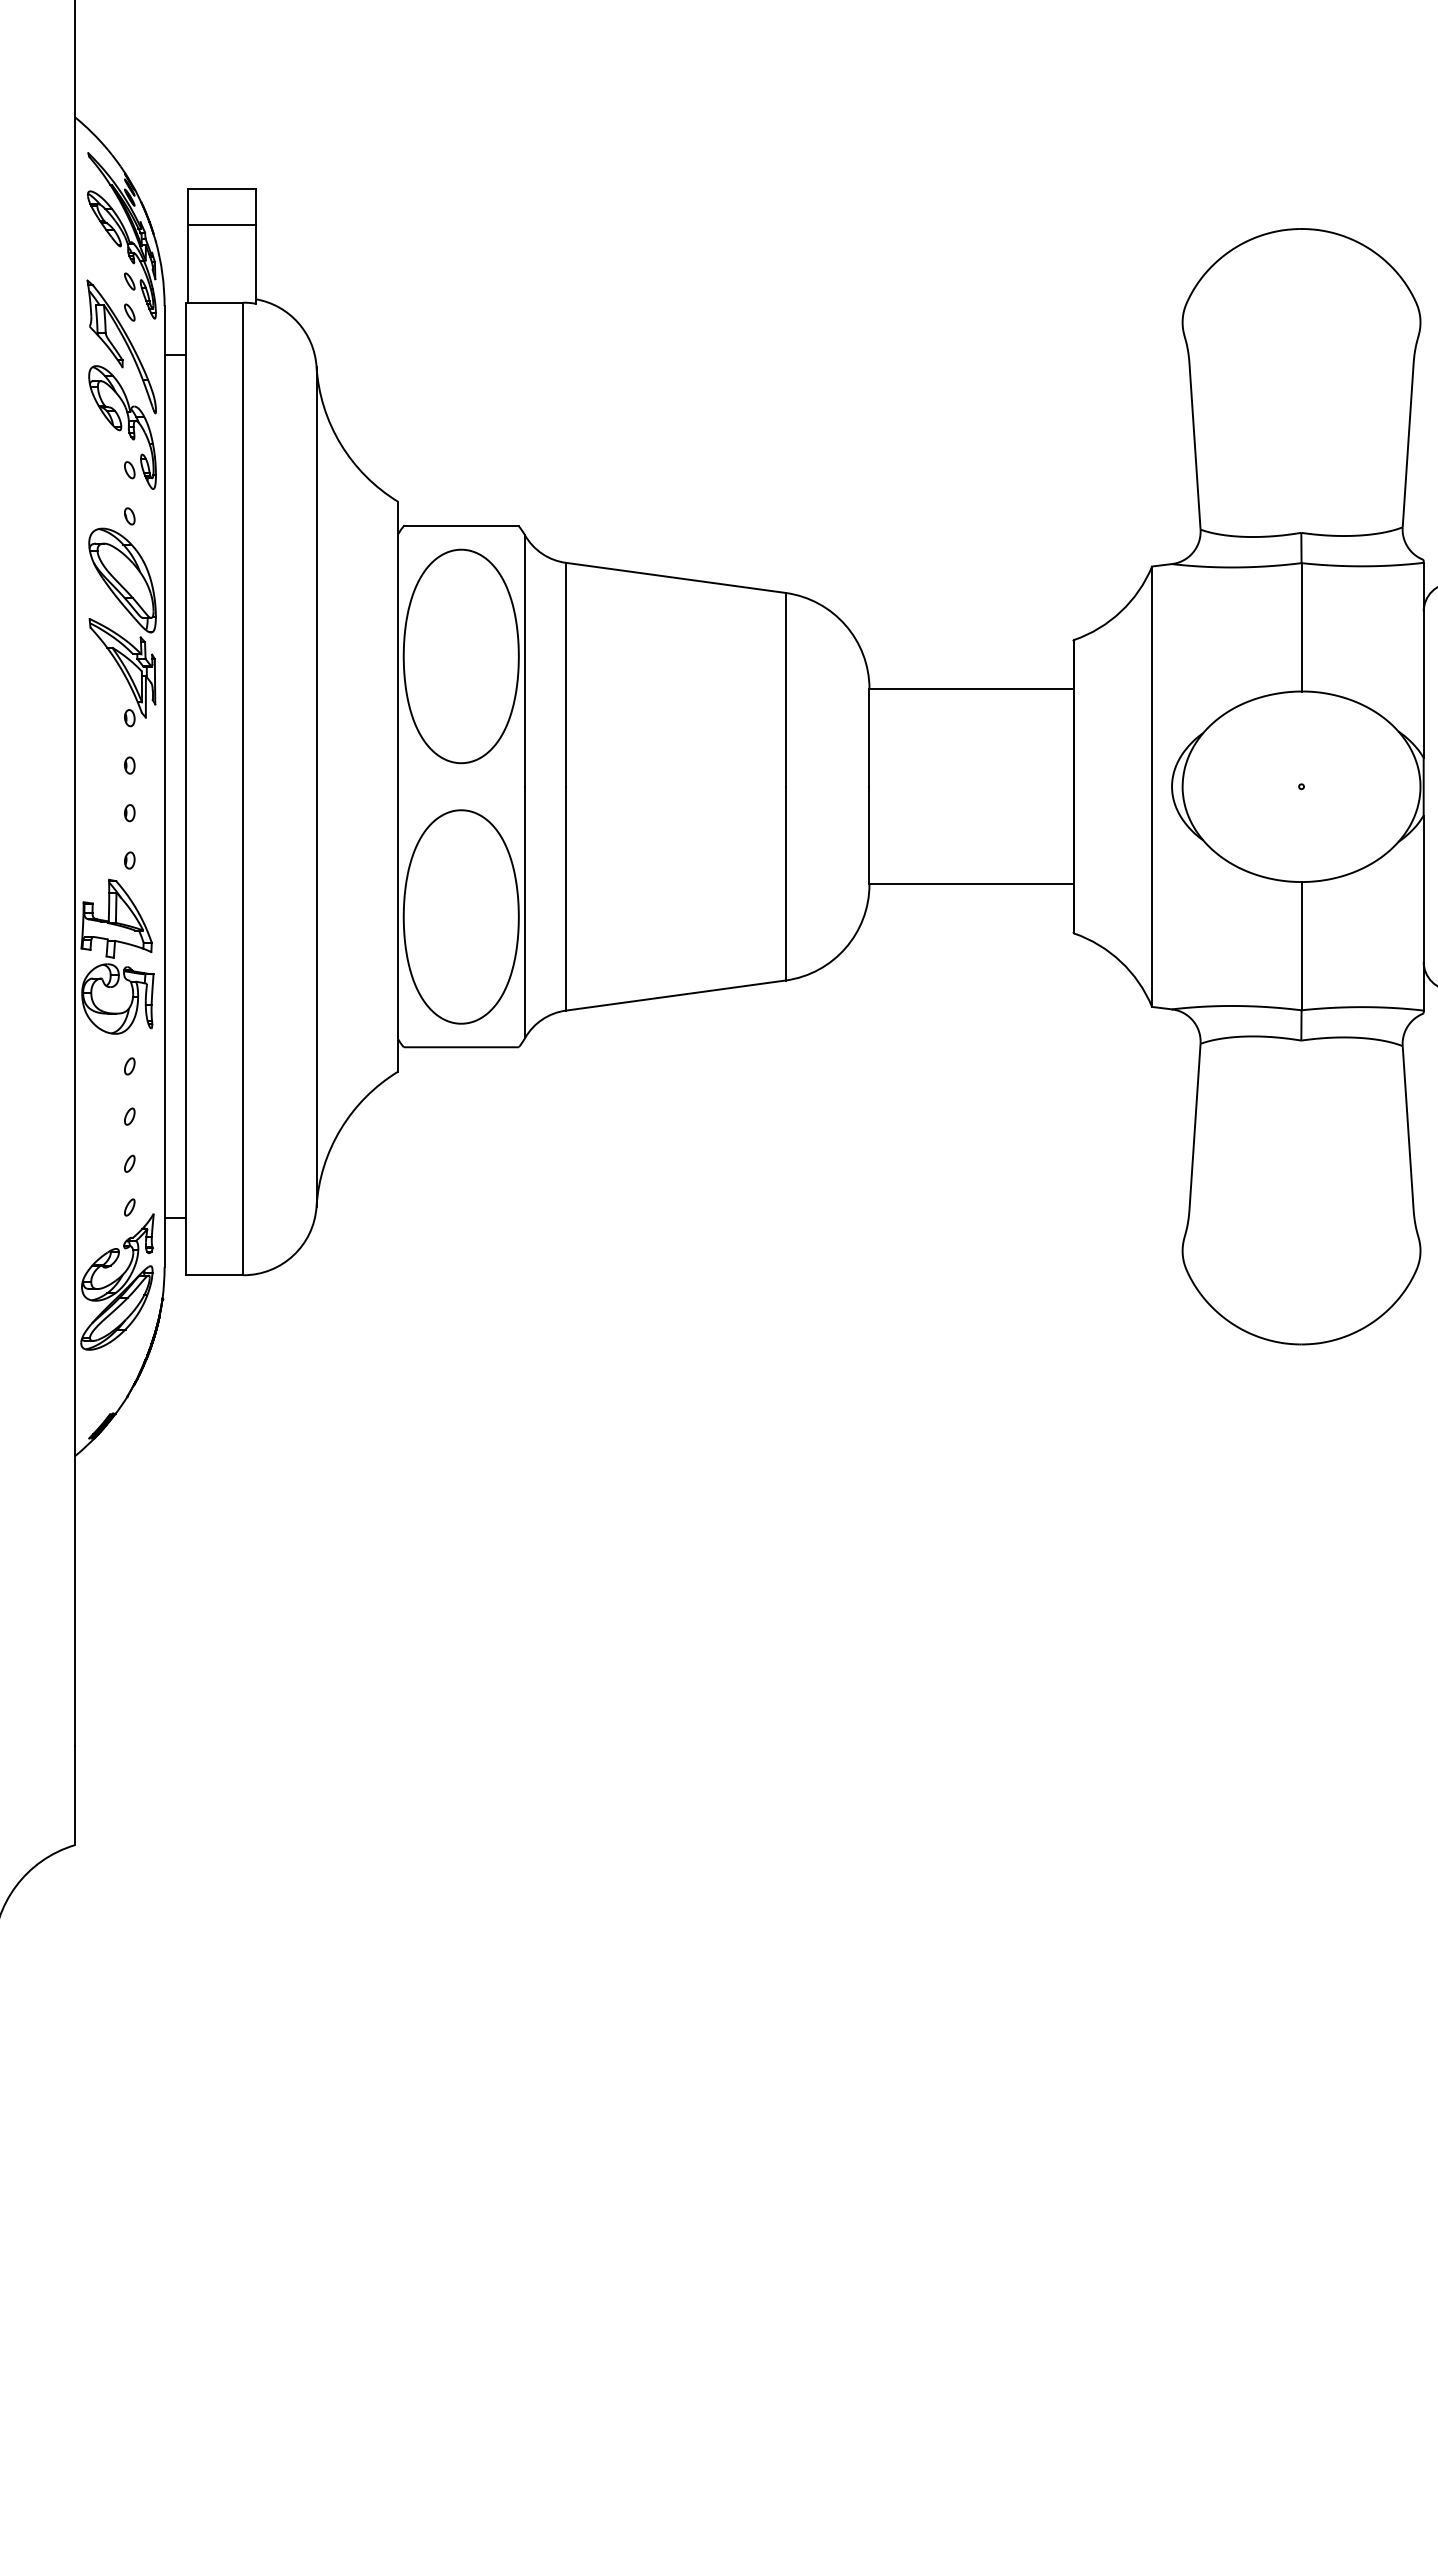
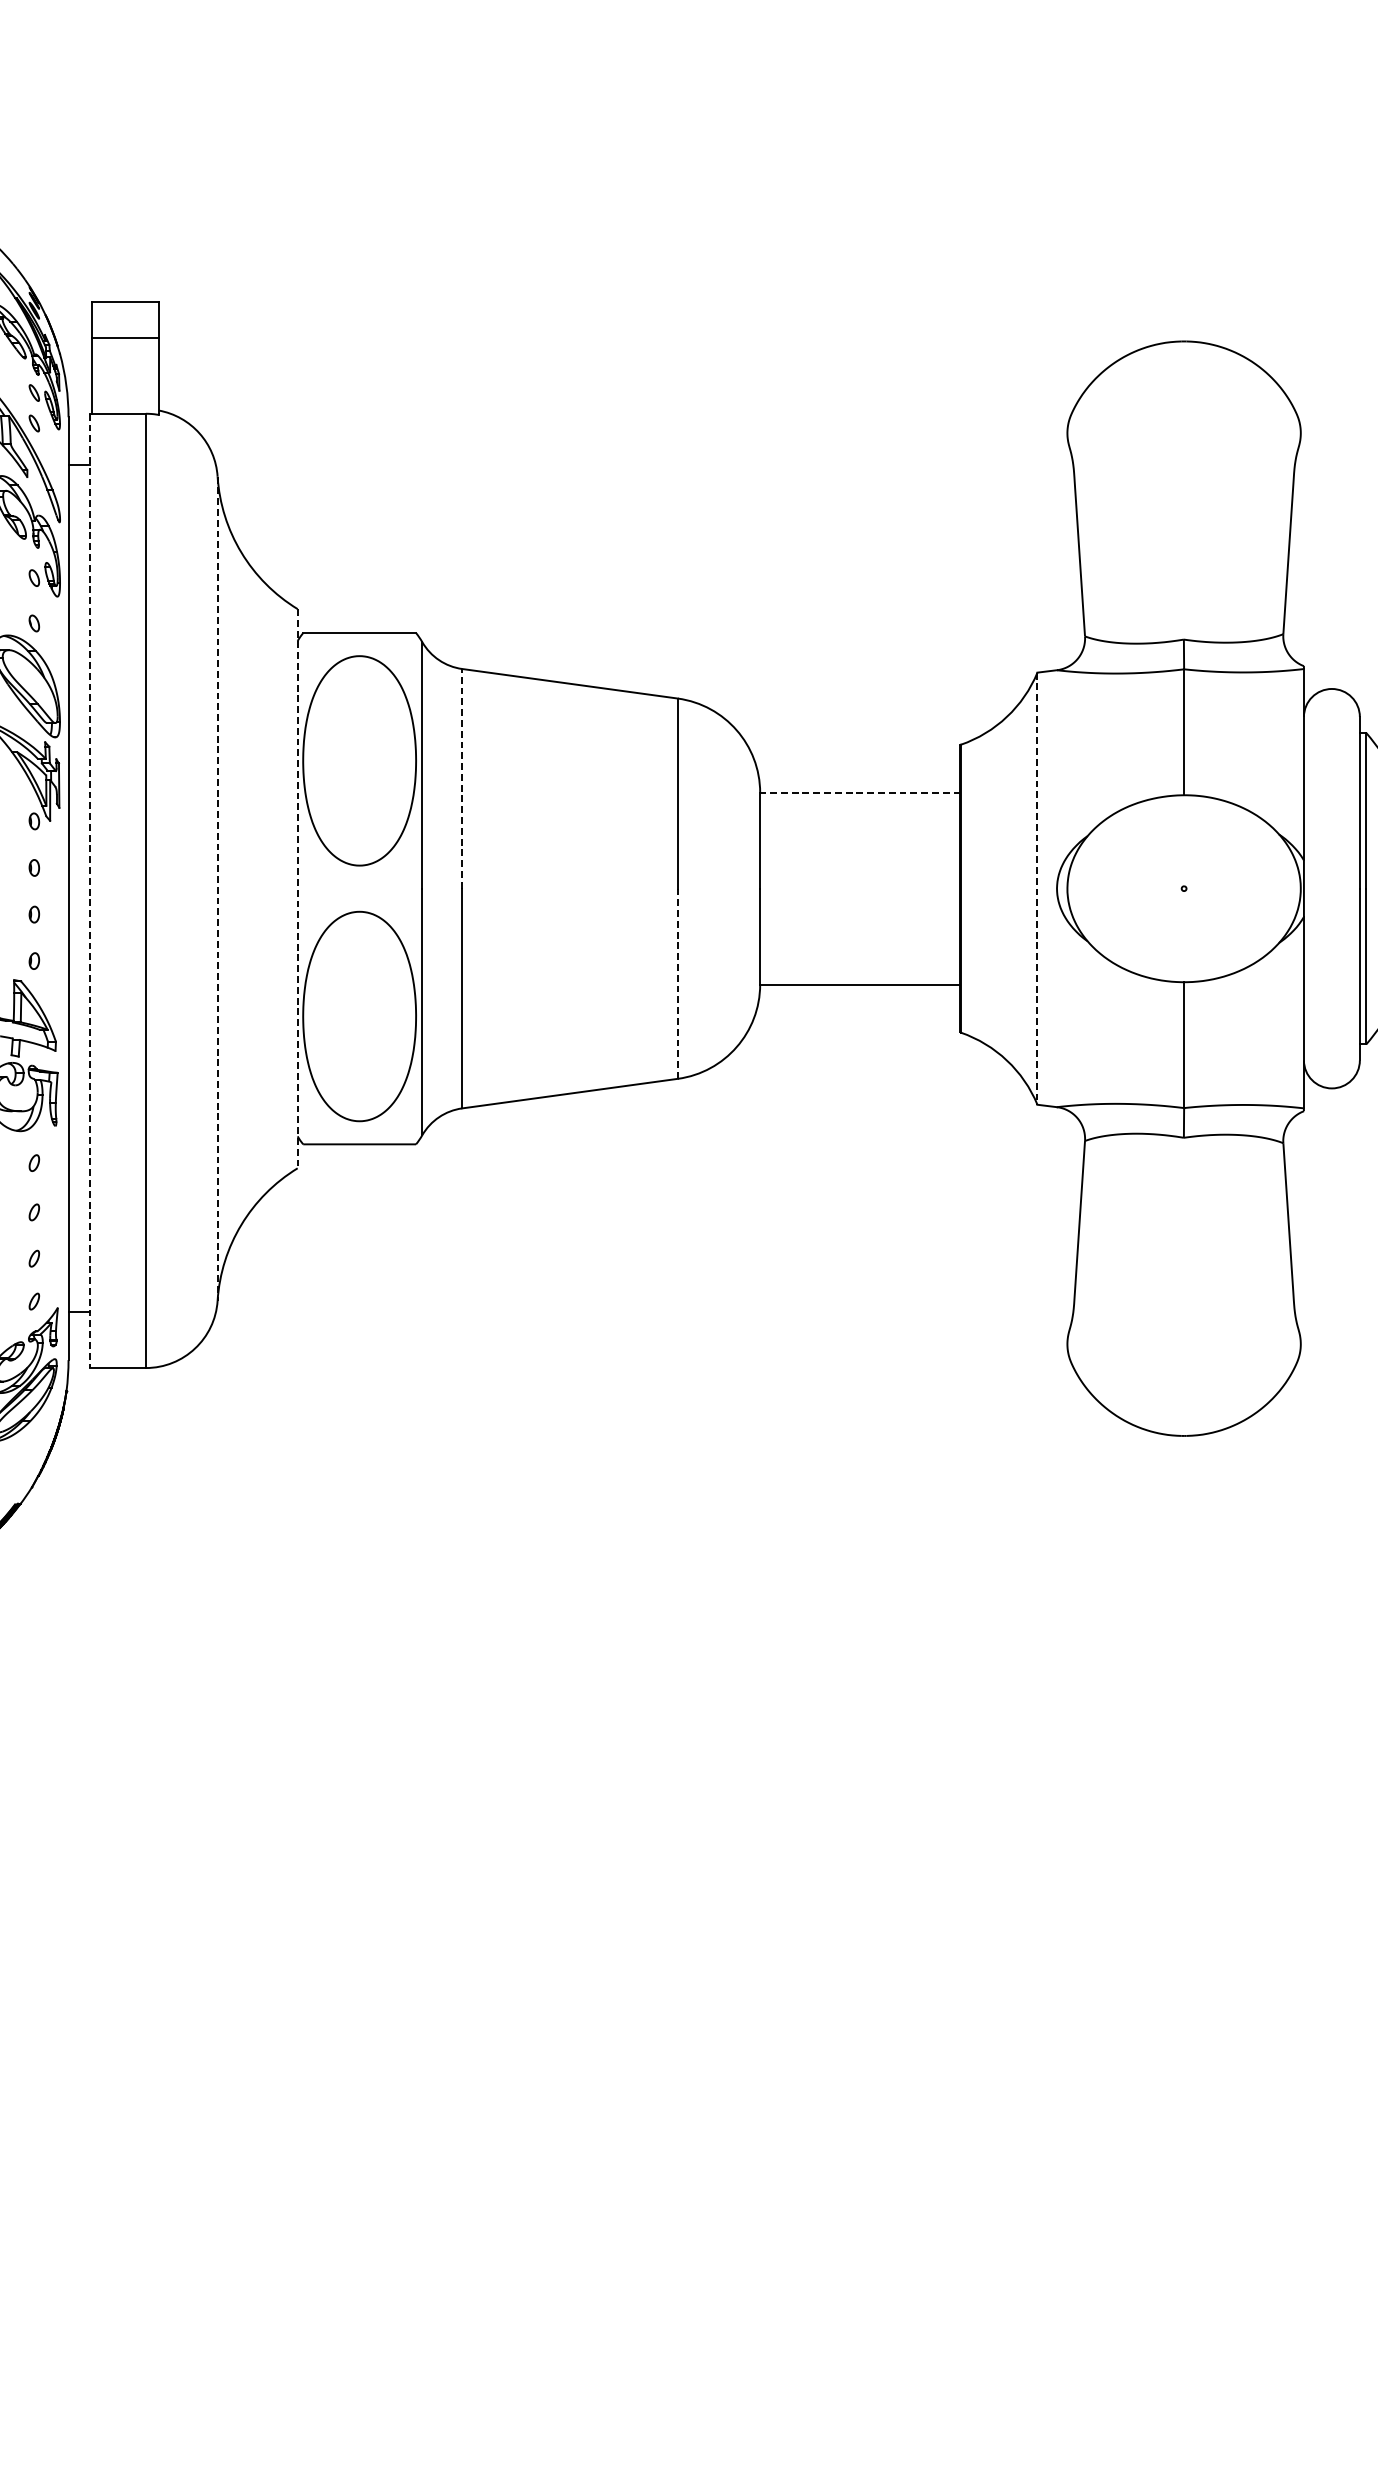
line: (565, 674) -> (461, 778), solid -> dashed
line: (971, 689) -> (860, 793), solid -> dashed
line: (316, 786) -> (217, 888), solid -> dashed
line: (398, 786) -> (298, 888), solid -> dashed
line: (1152, 787) -> (1037, 889), solid -> dashed
line: (186, 789) -> (90, 891), solid -> dashed
line: (785, 883) -> (677, 983), solid -> dashed

